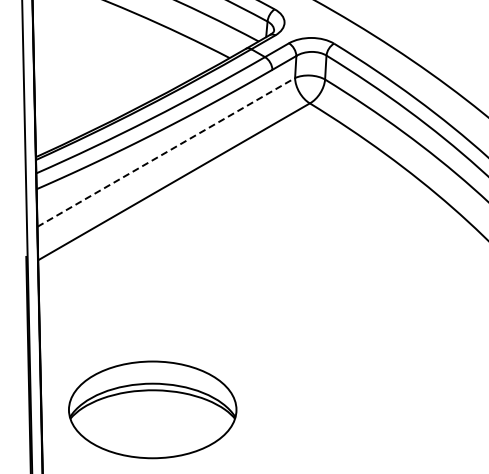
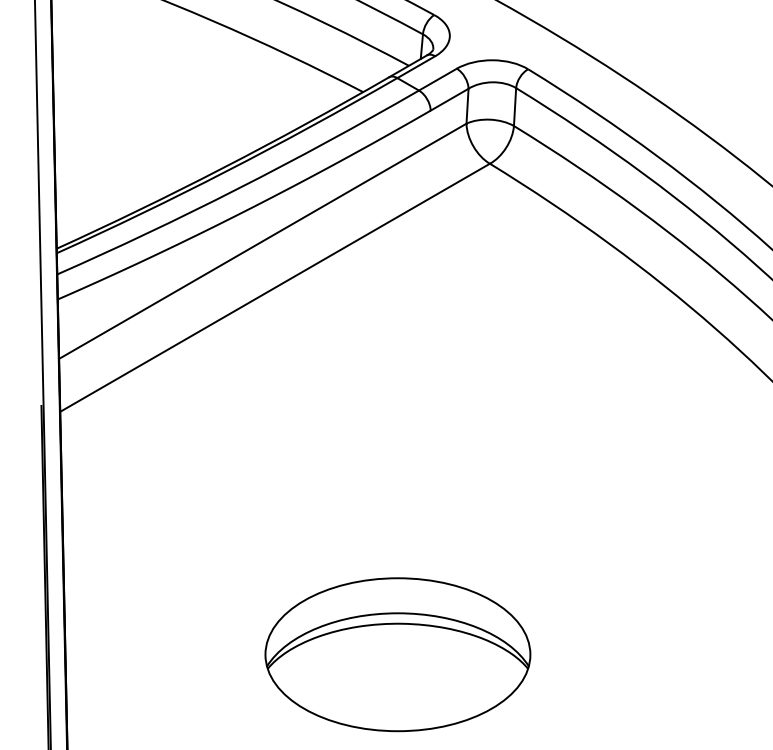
line: (166, 152) -> (263, 241), dashed -> solid
part: (152, 409) -> (397, 654), moved

